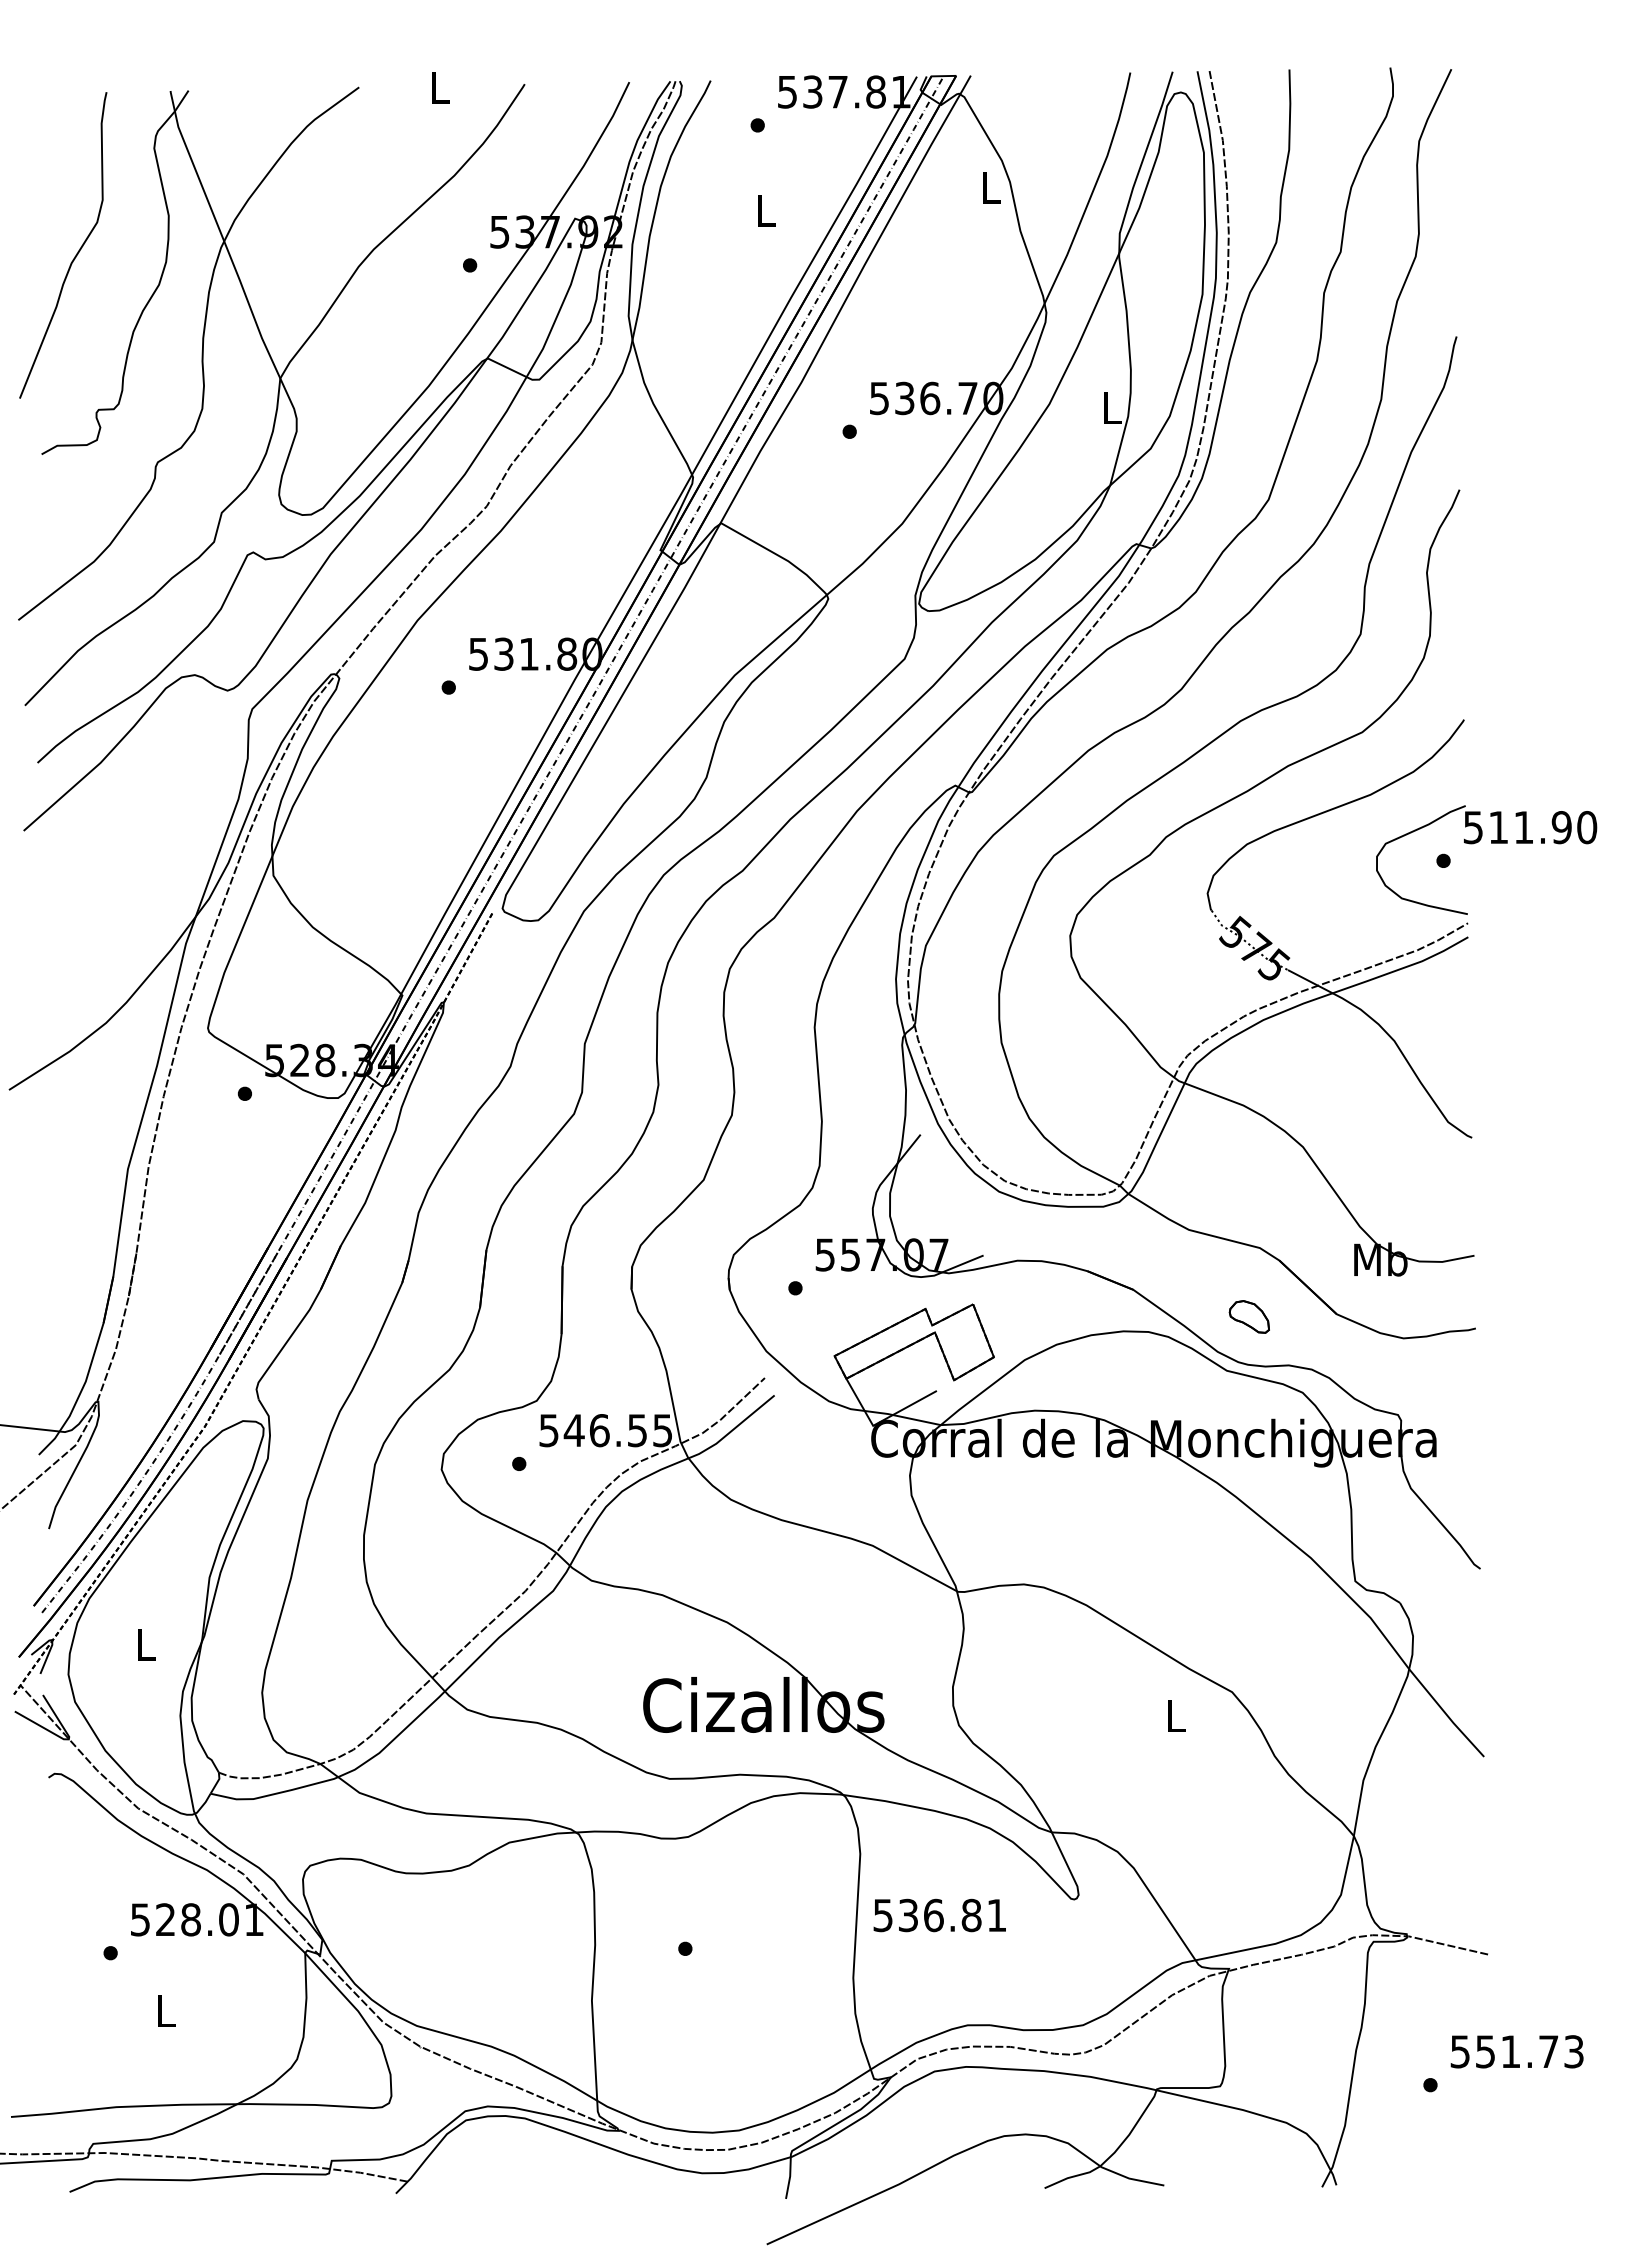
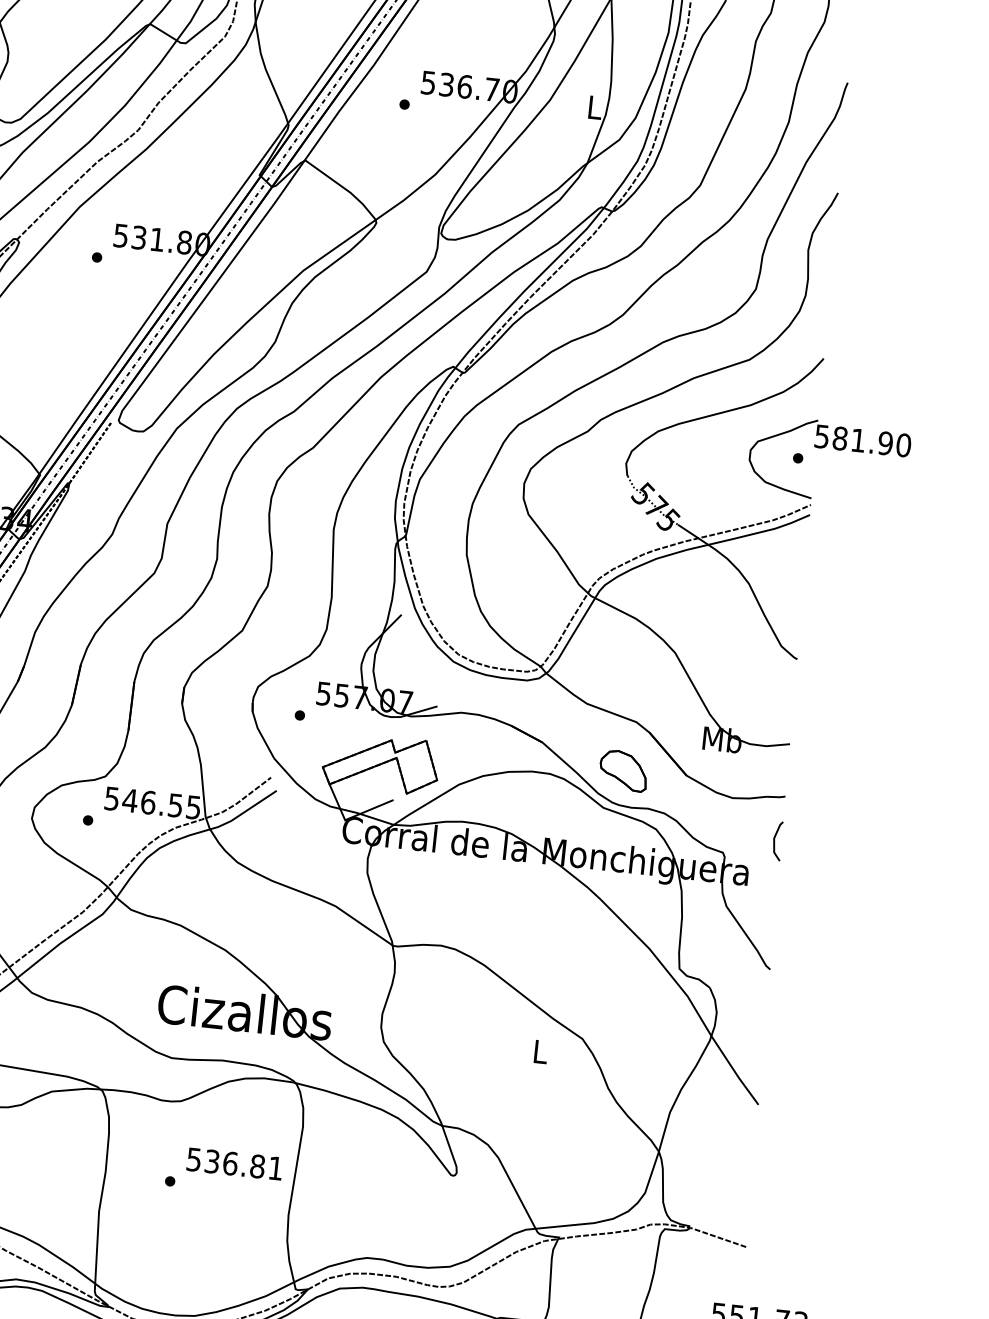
text: (1498, 827) -> (840, 438), 511.90 -> 581.90
part: (1249, 1316) -> (623, 770), size x1.67
line: (1467, 1390) -> (774, 840), added
text: (939, 1915) -> (234, 1164), moved

